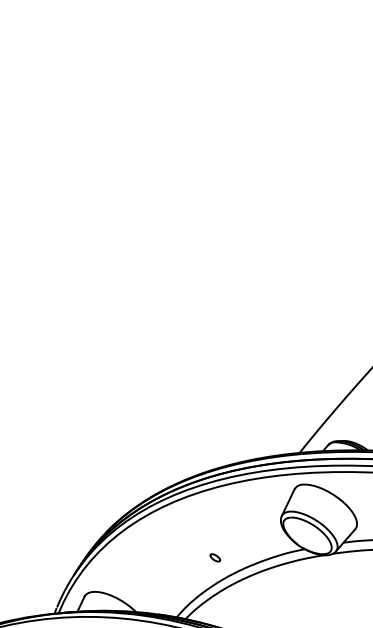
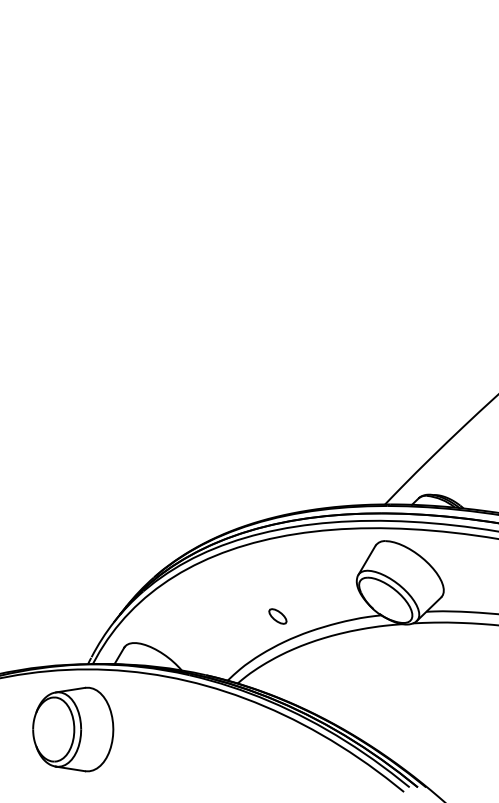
part: (214, 557) -> (277, 615), size x1.6

